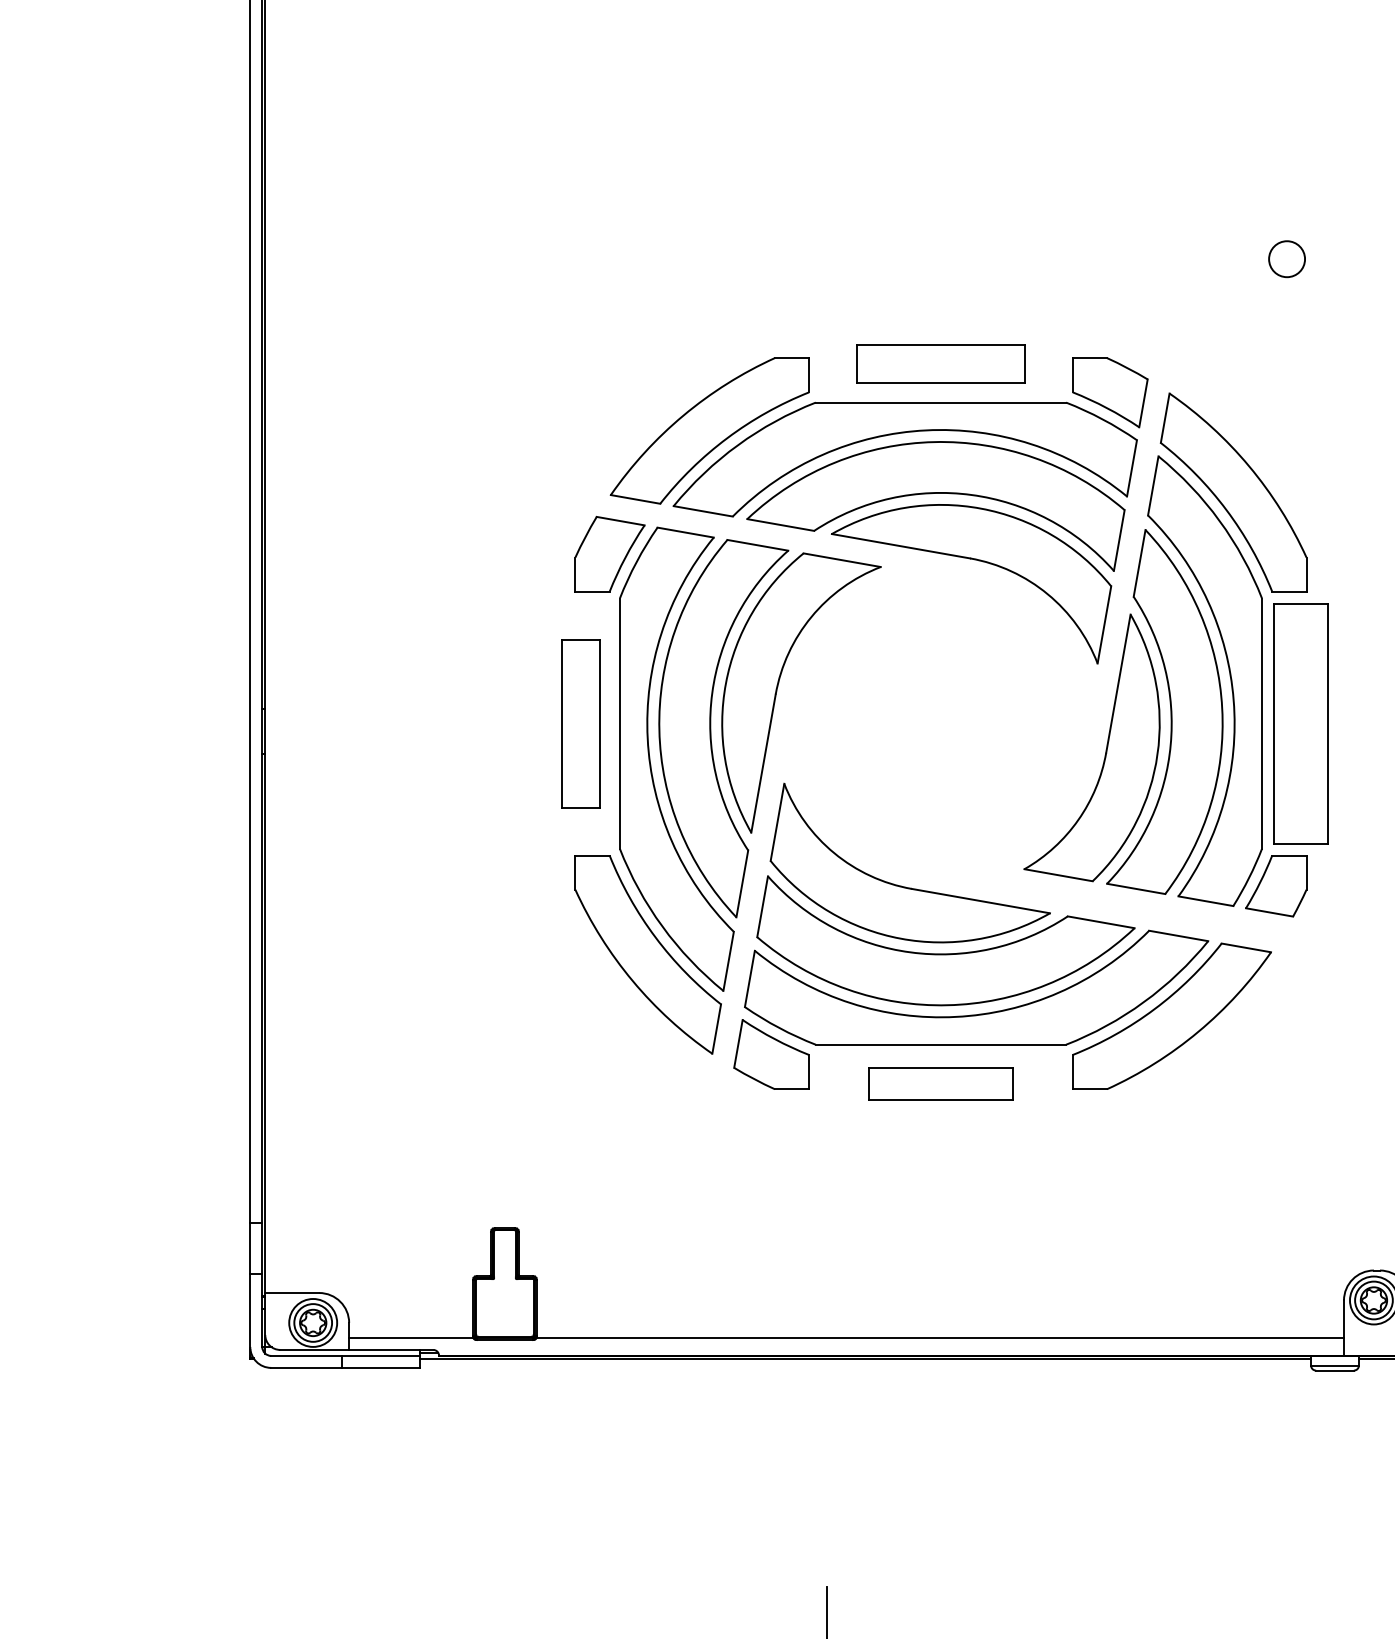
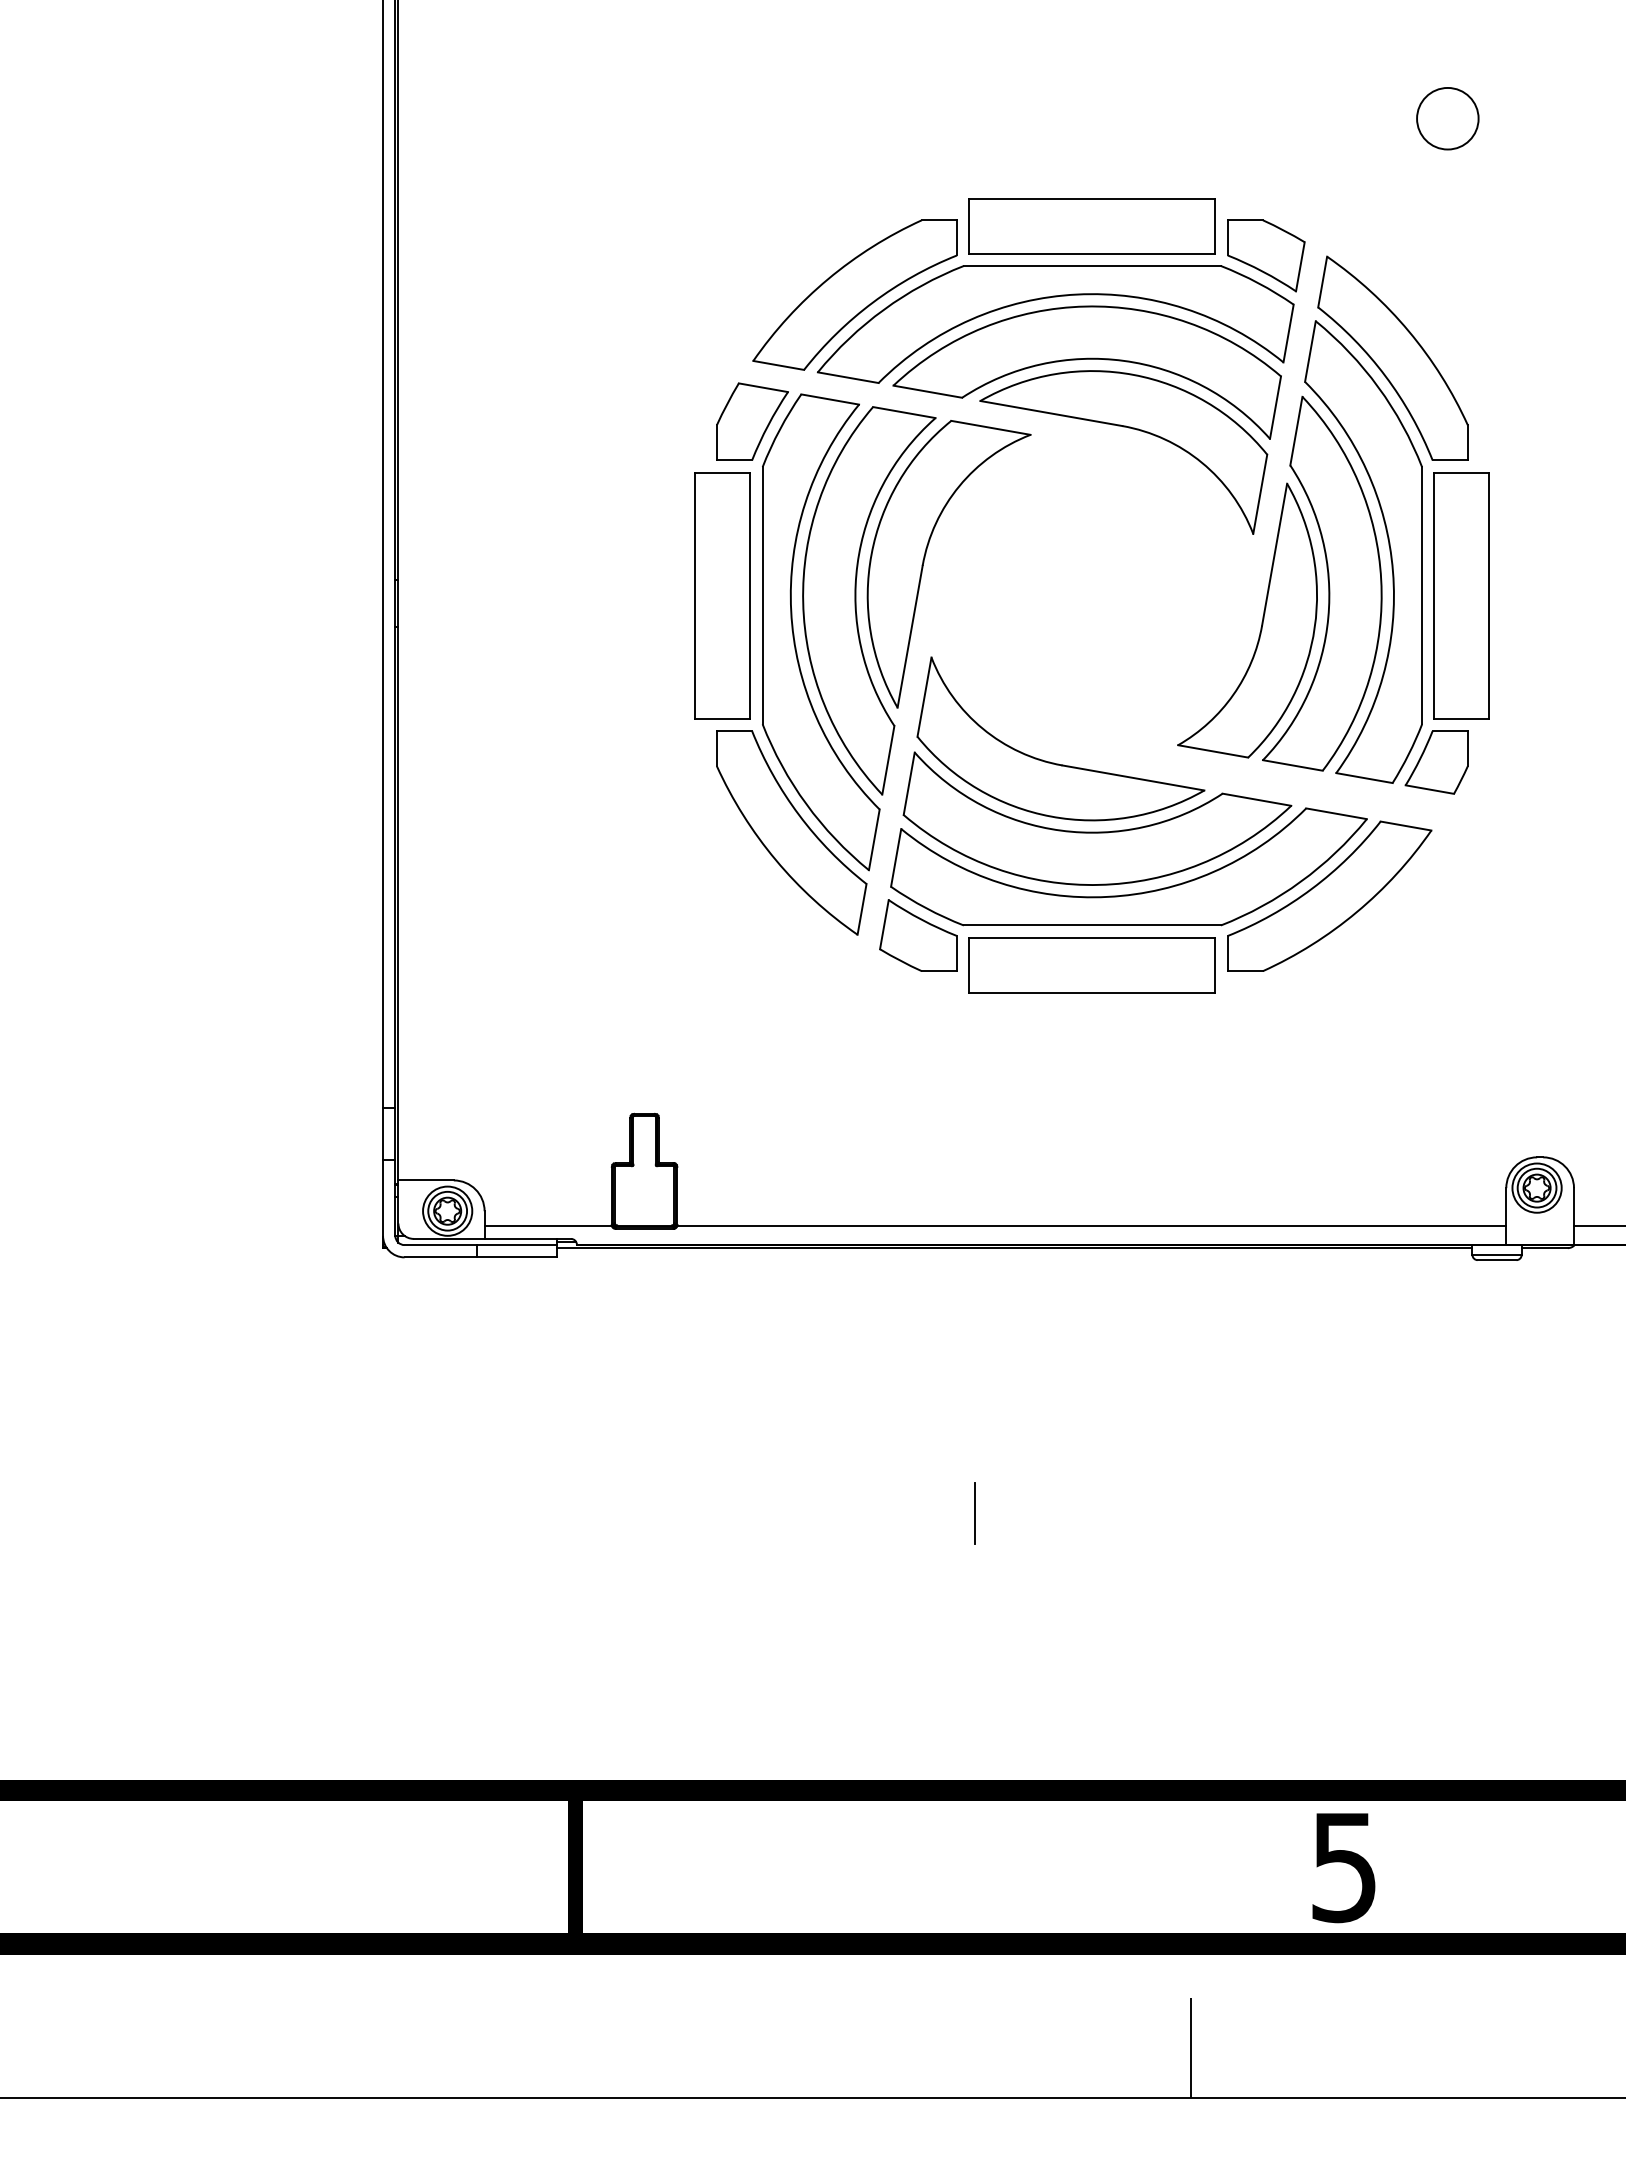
circle: (1286, 258) -> (1447, 118), size x1.67
part: (940, 364) -> (1091, 226), size x1.43
part: (580, 723) -> (722, 595), size x1.43
part: (940, 1083) -> (1091, 965), size x1.67

